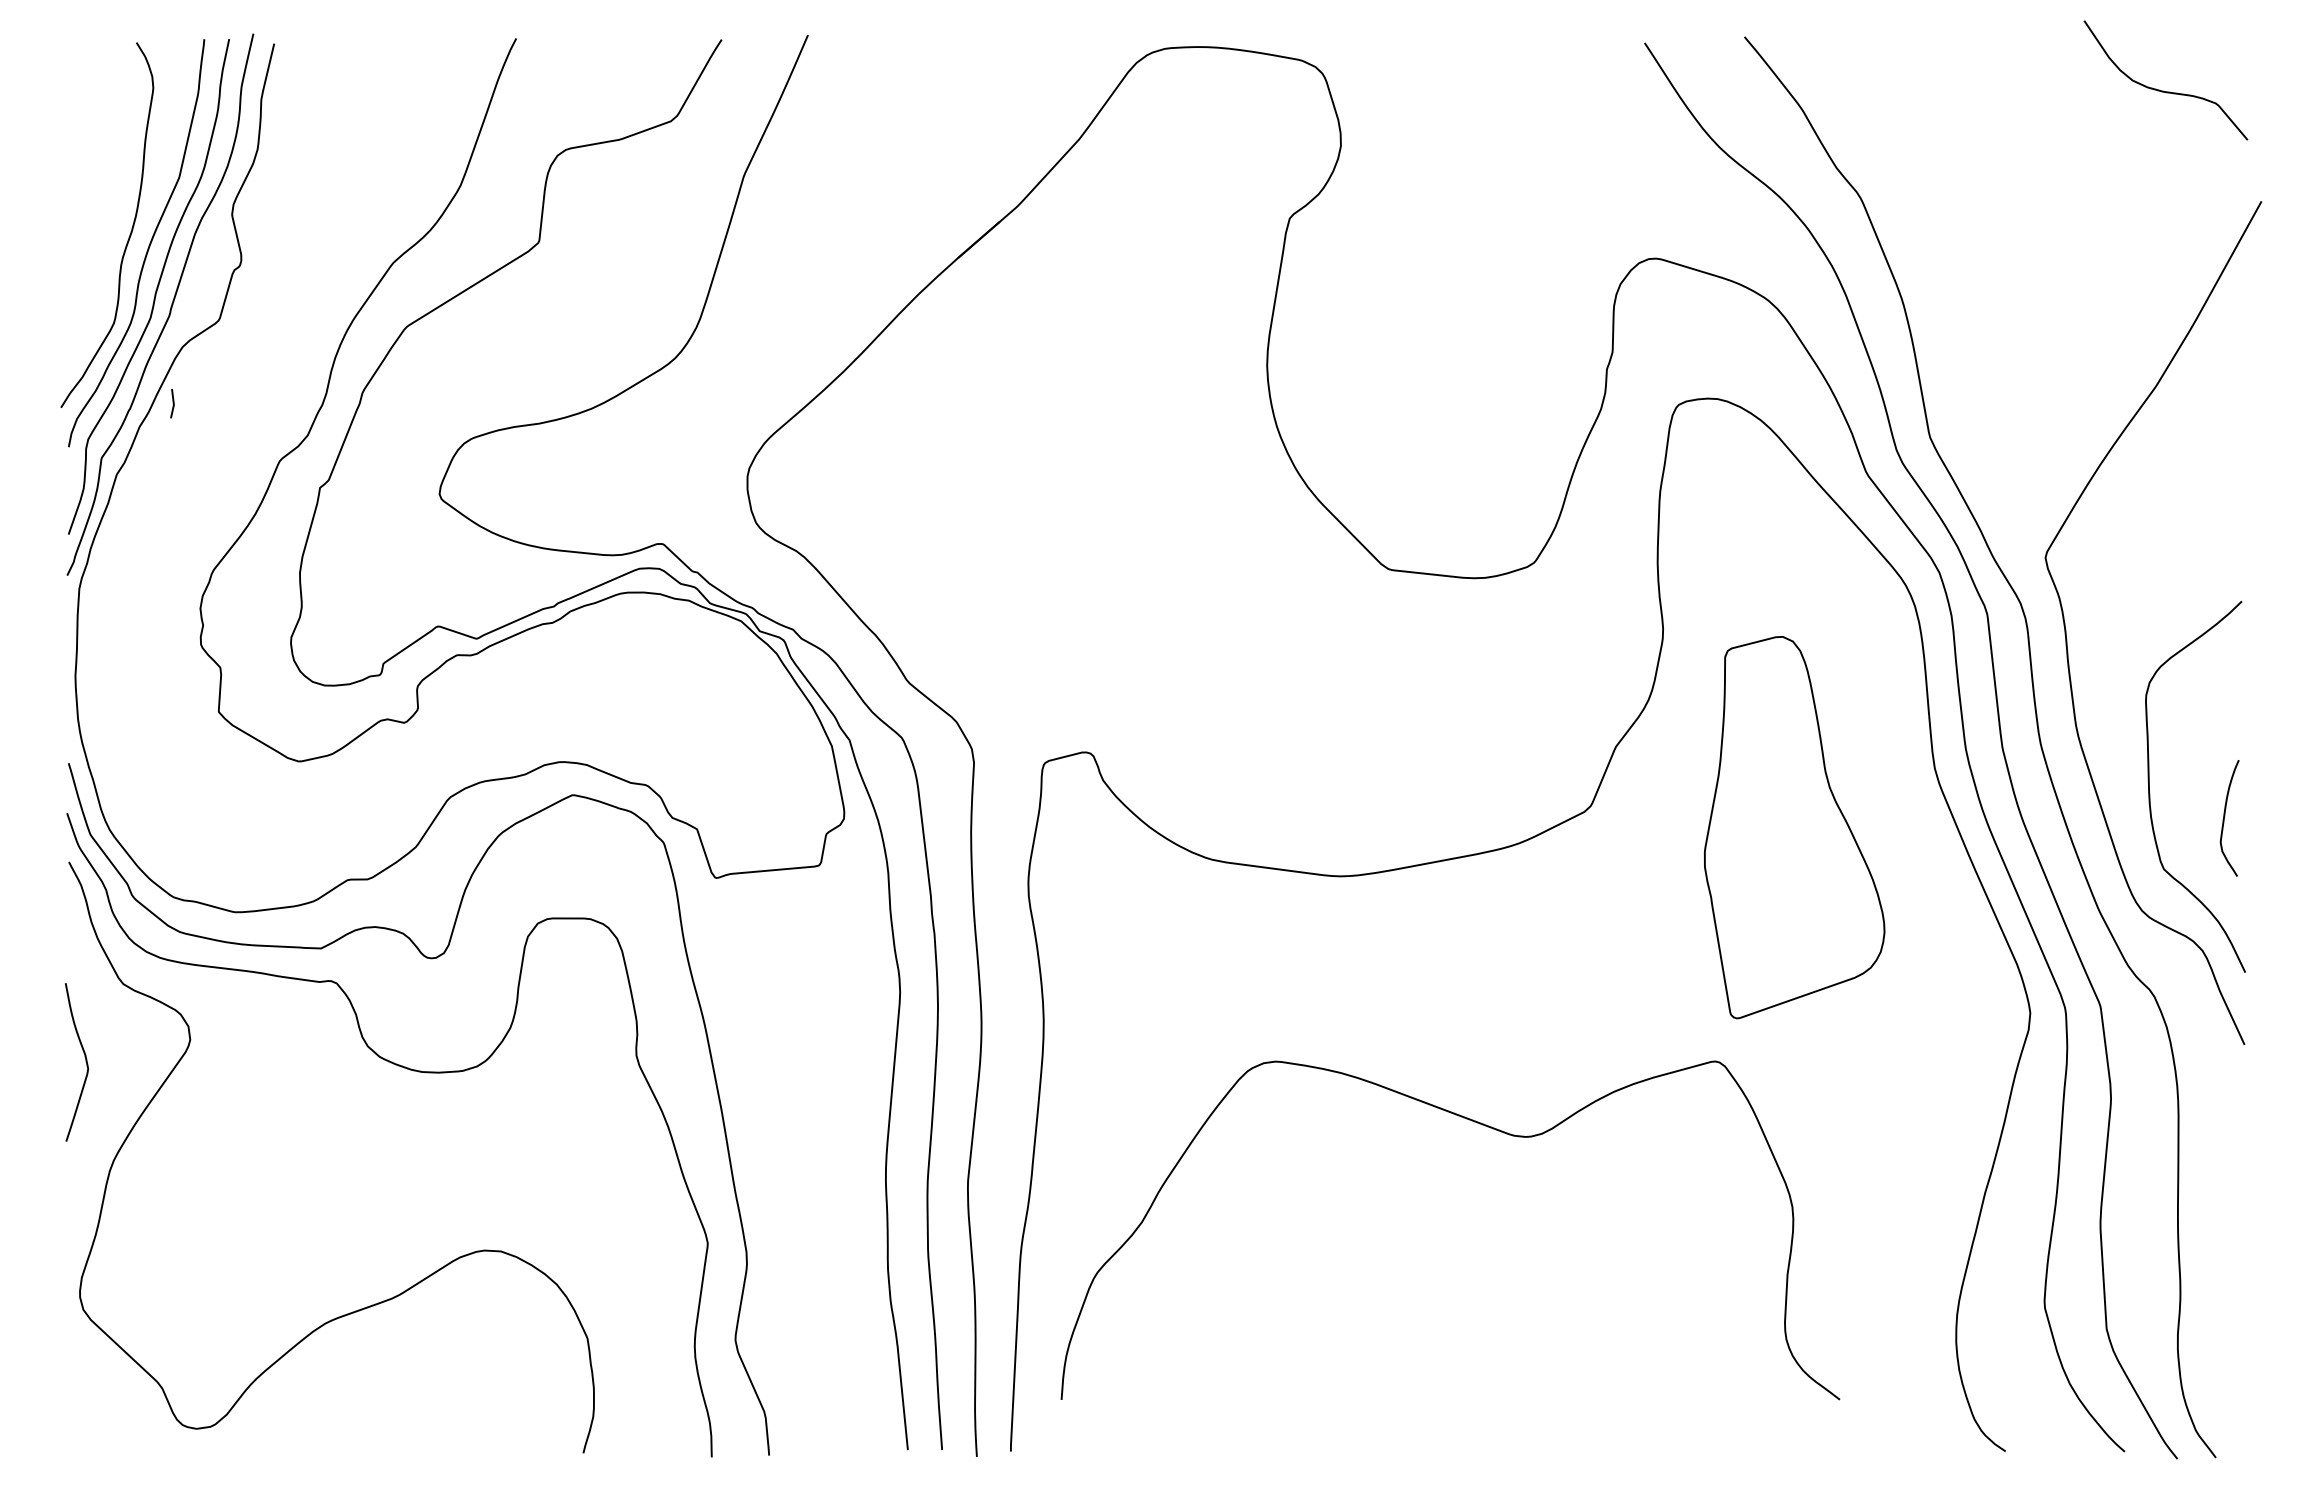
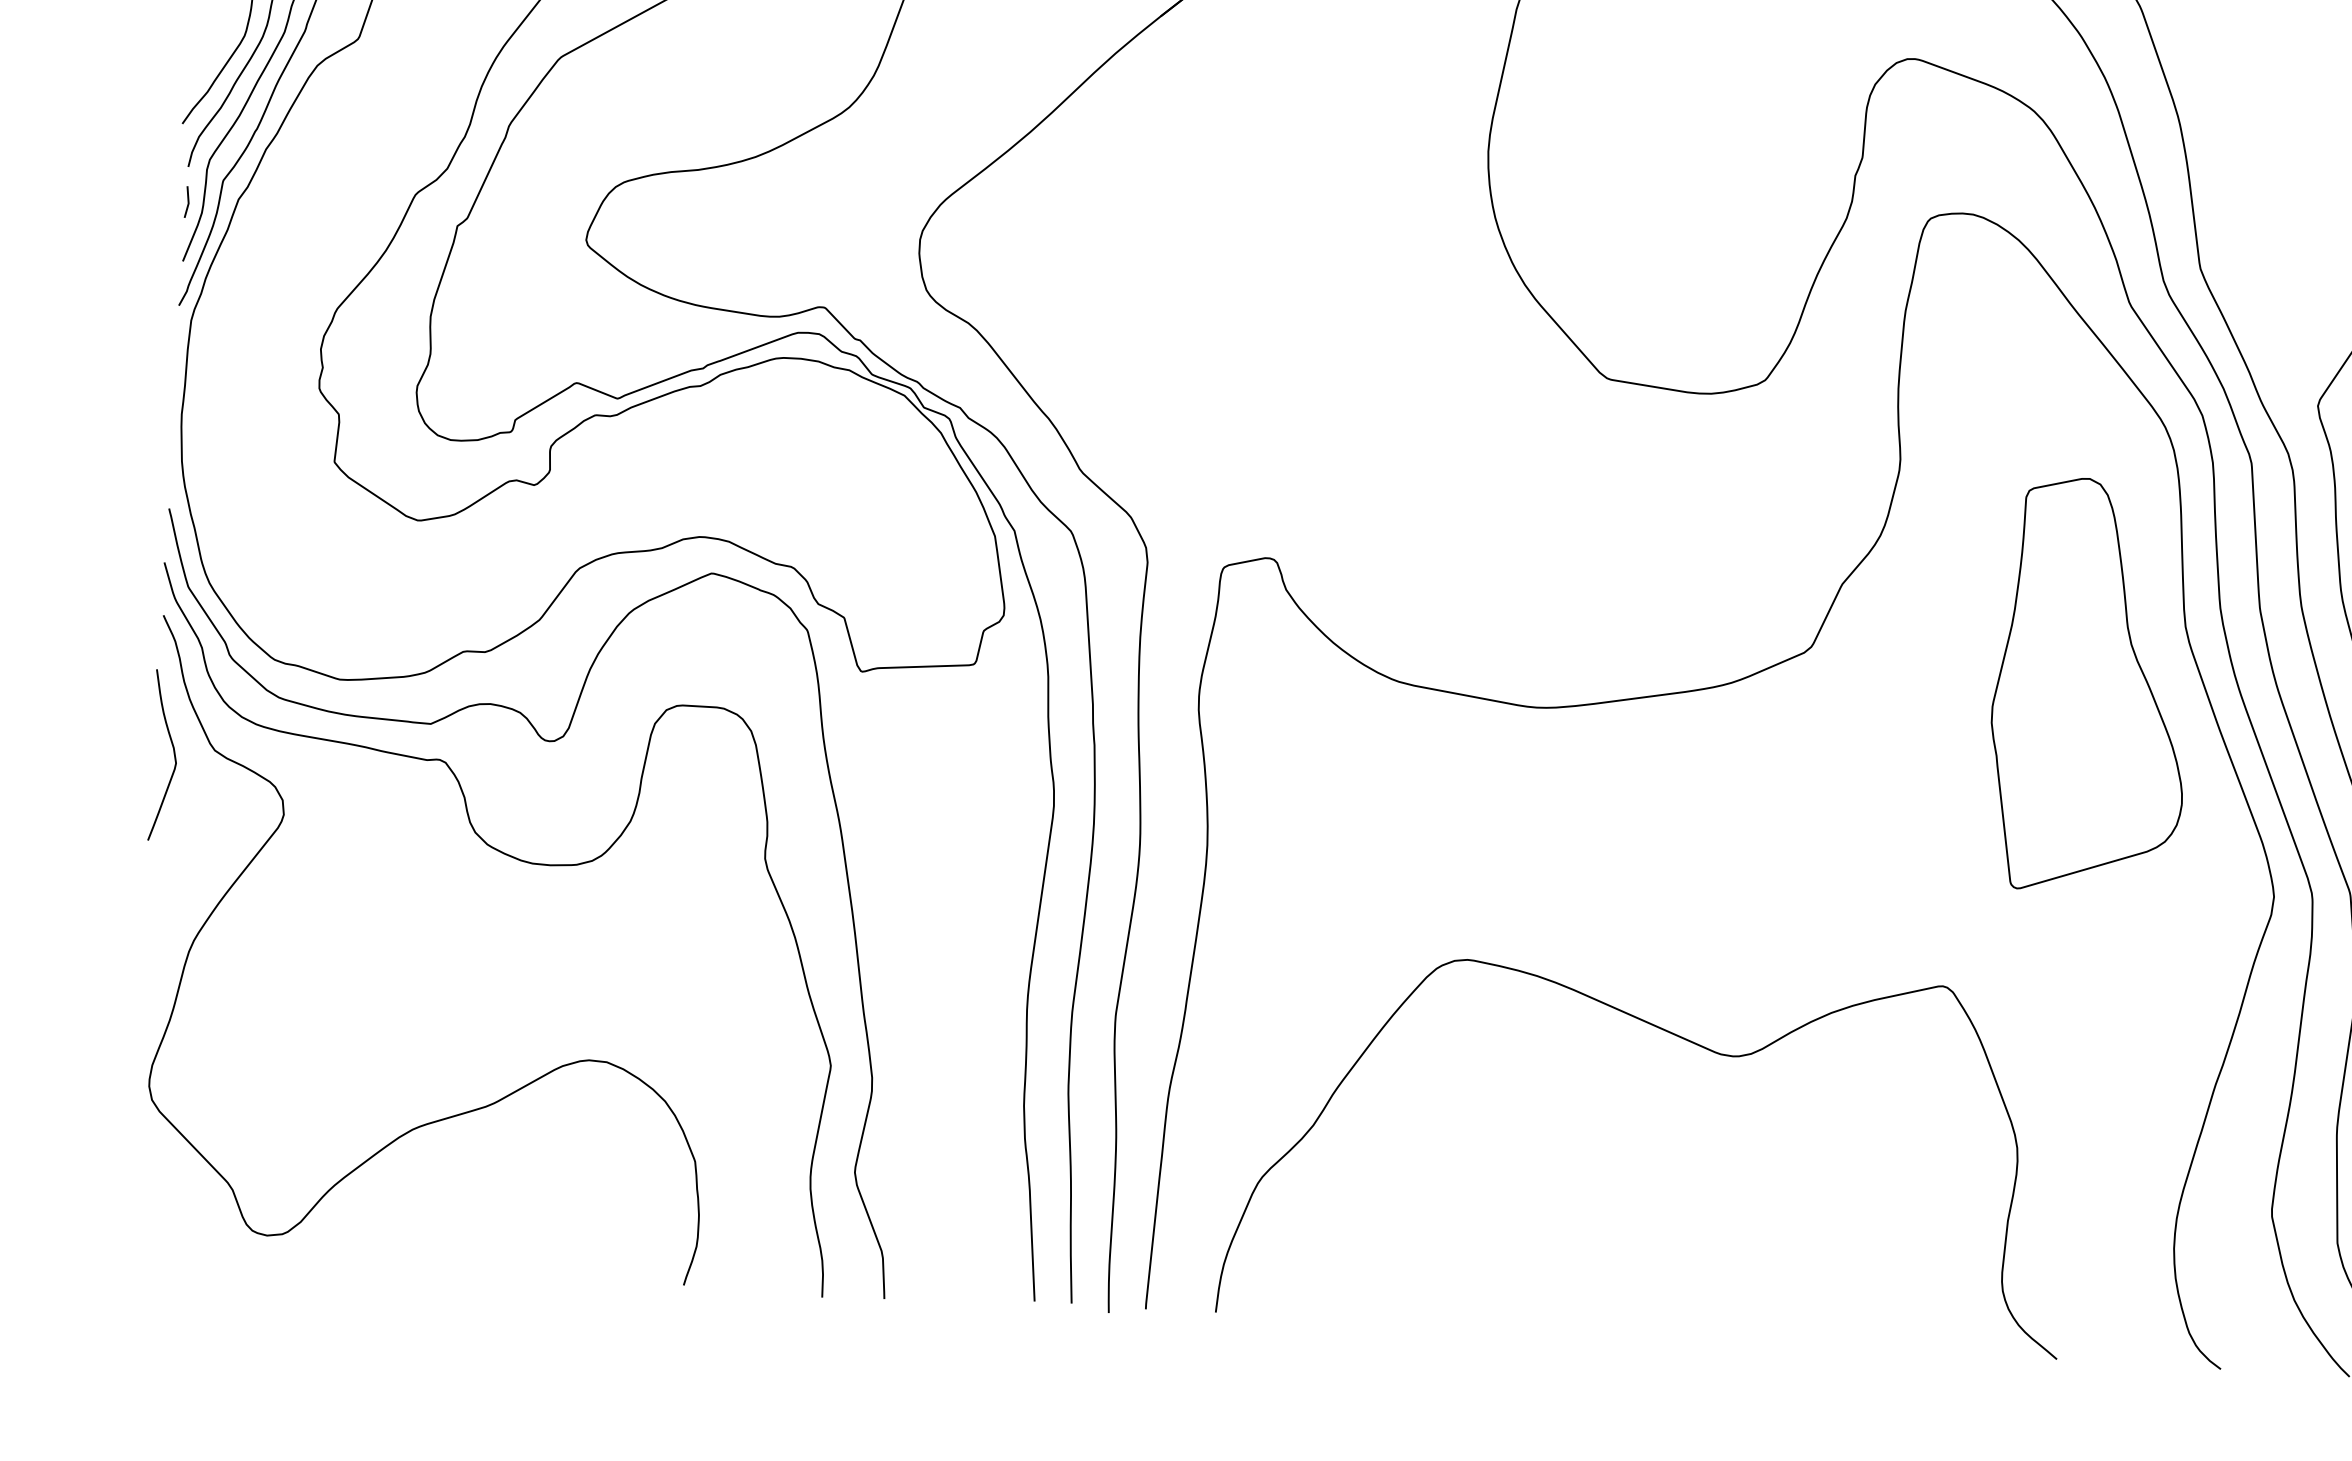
line: (172, 403) -> (187, 201), moved
part: (1794, 827) -> (2090, 685), moved
curve: (85, 1061) -> (173, 755), moved
curve: (1487, 1127) -> (1692, 1043), moved

